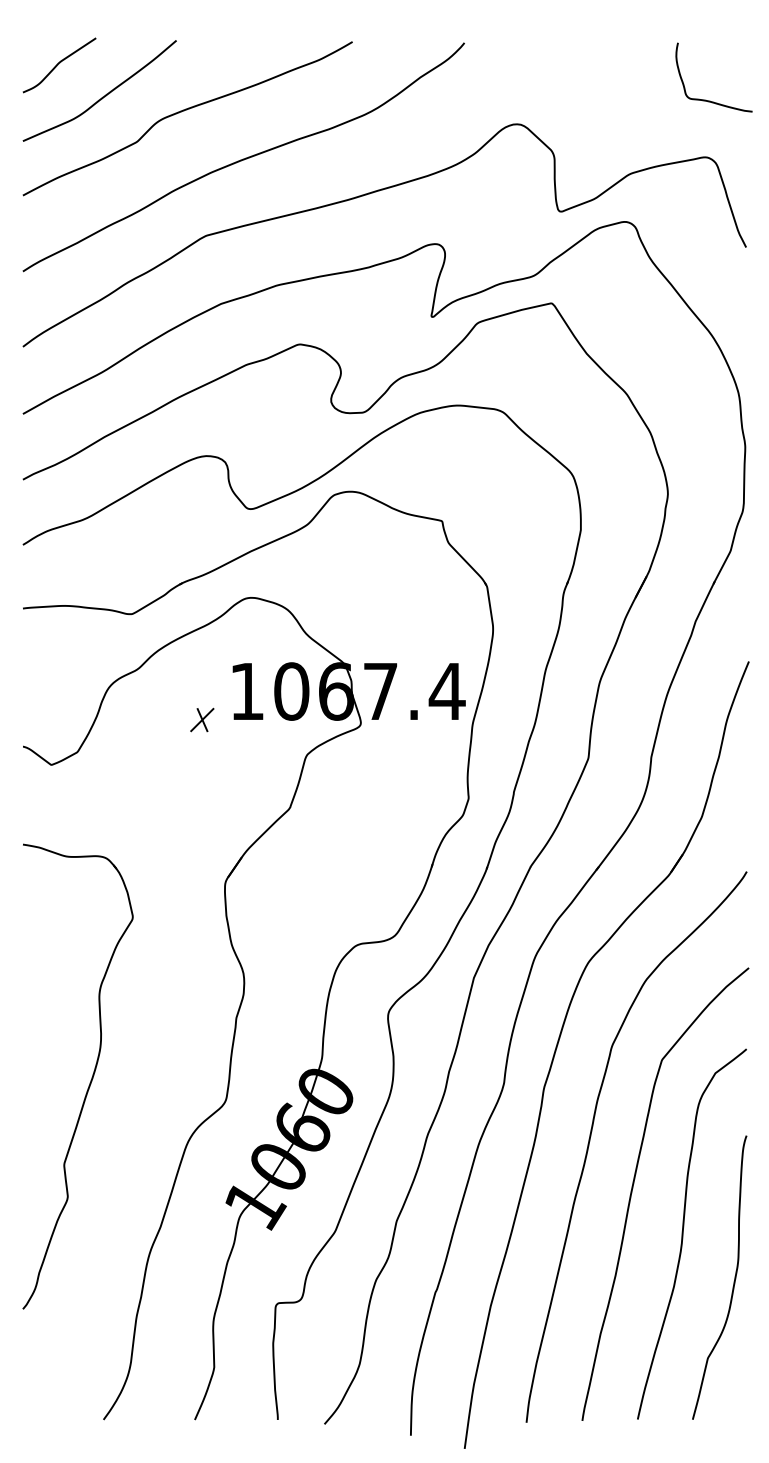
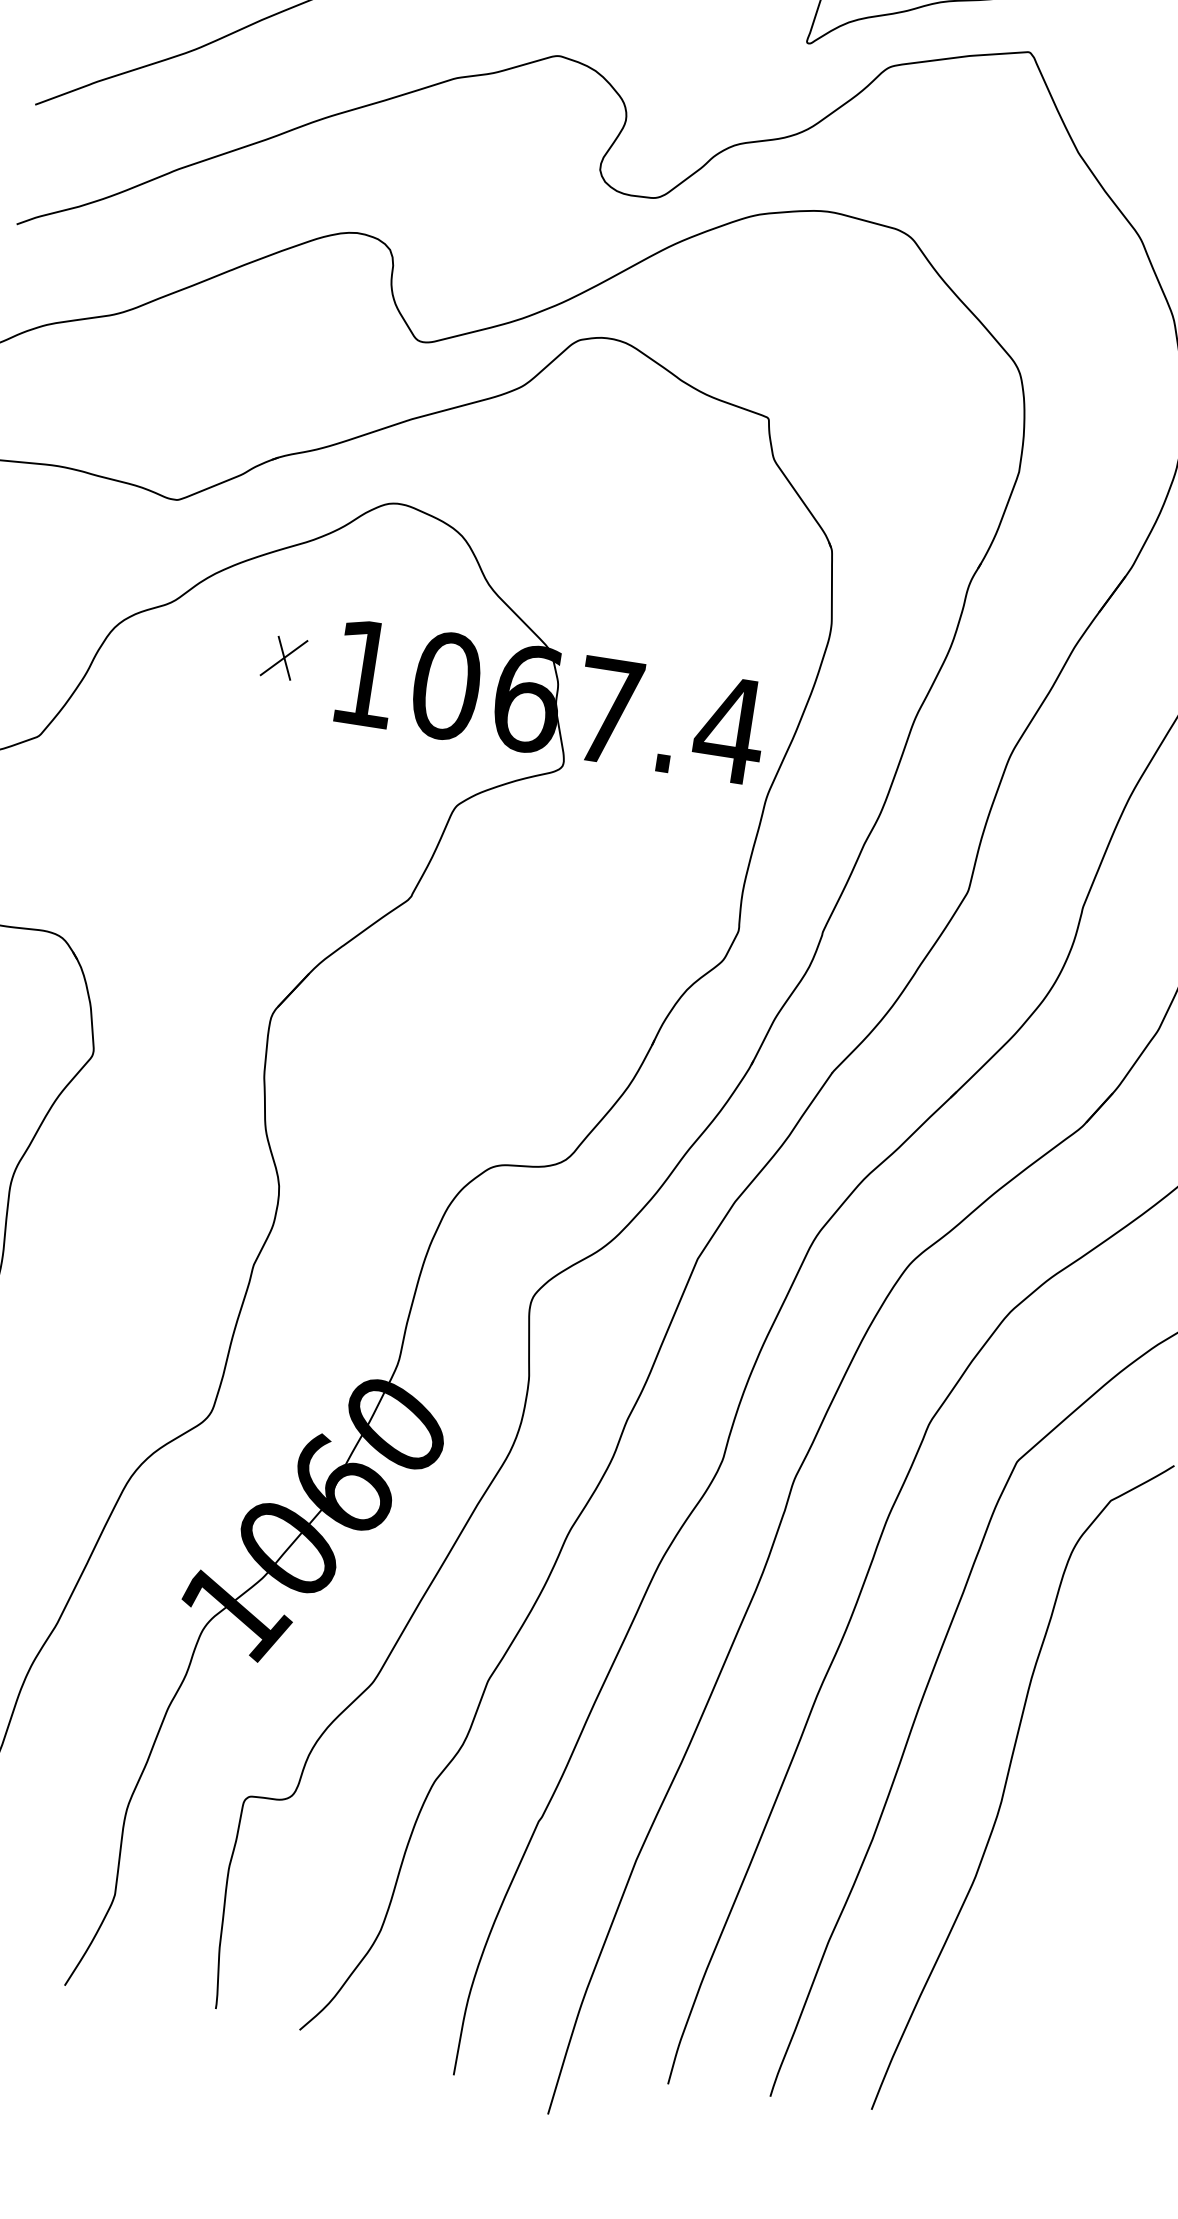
part: (202, 719) -> (284, 657), moved
curve: (733, 1281) -> (1084, 1885), removed

